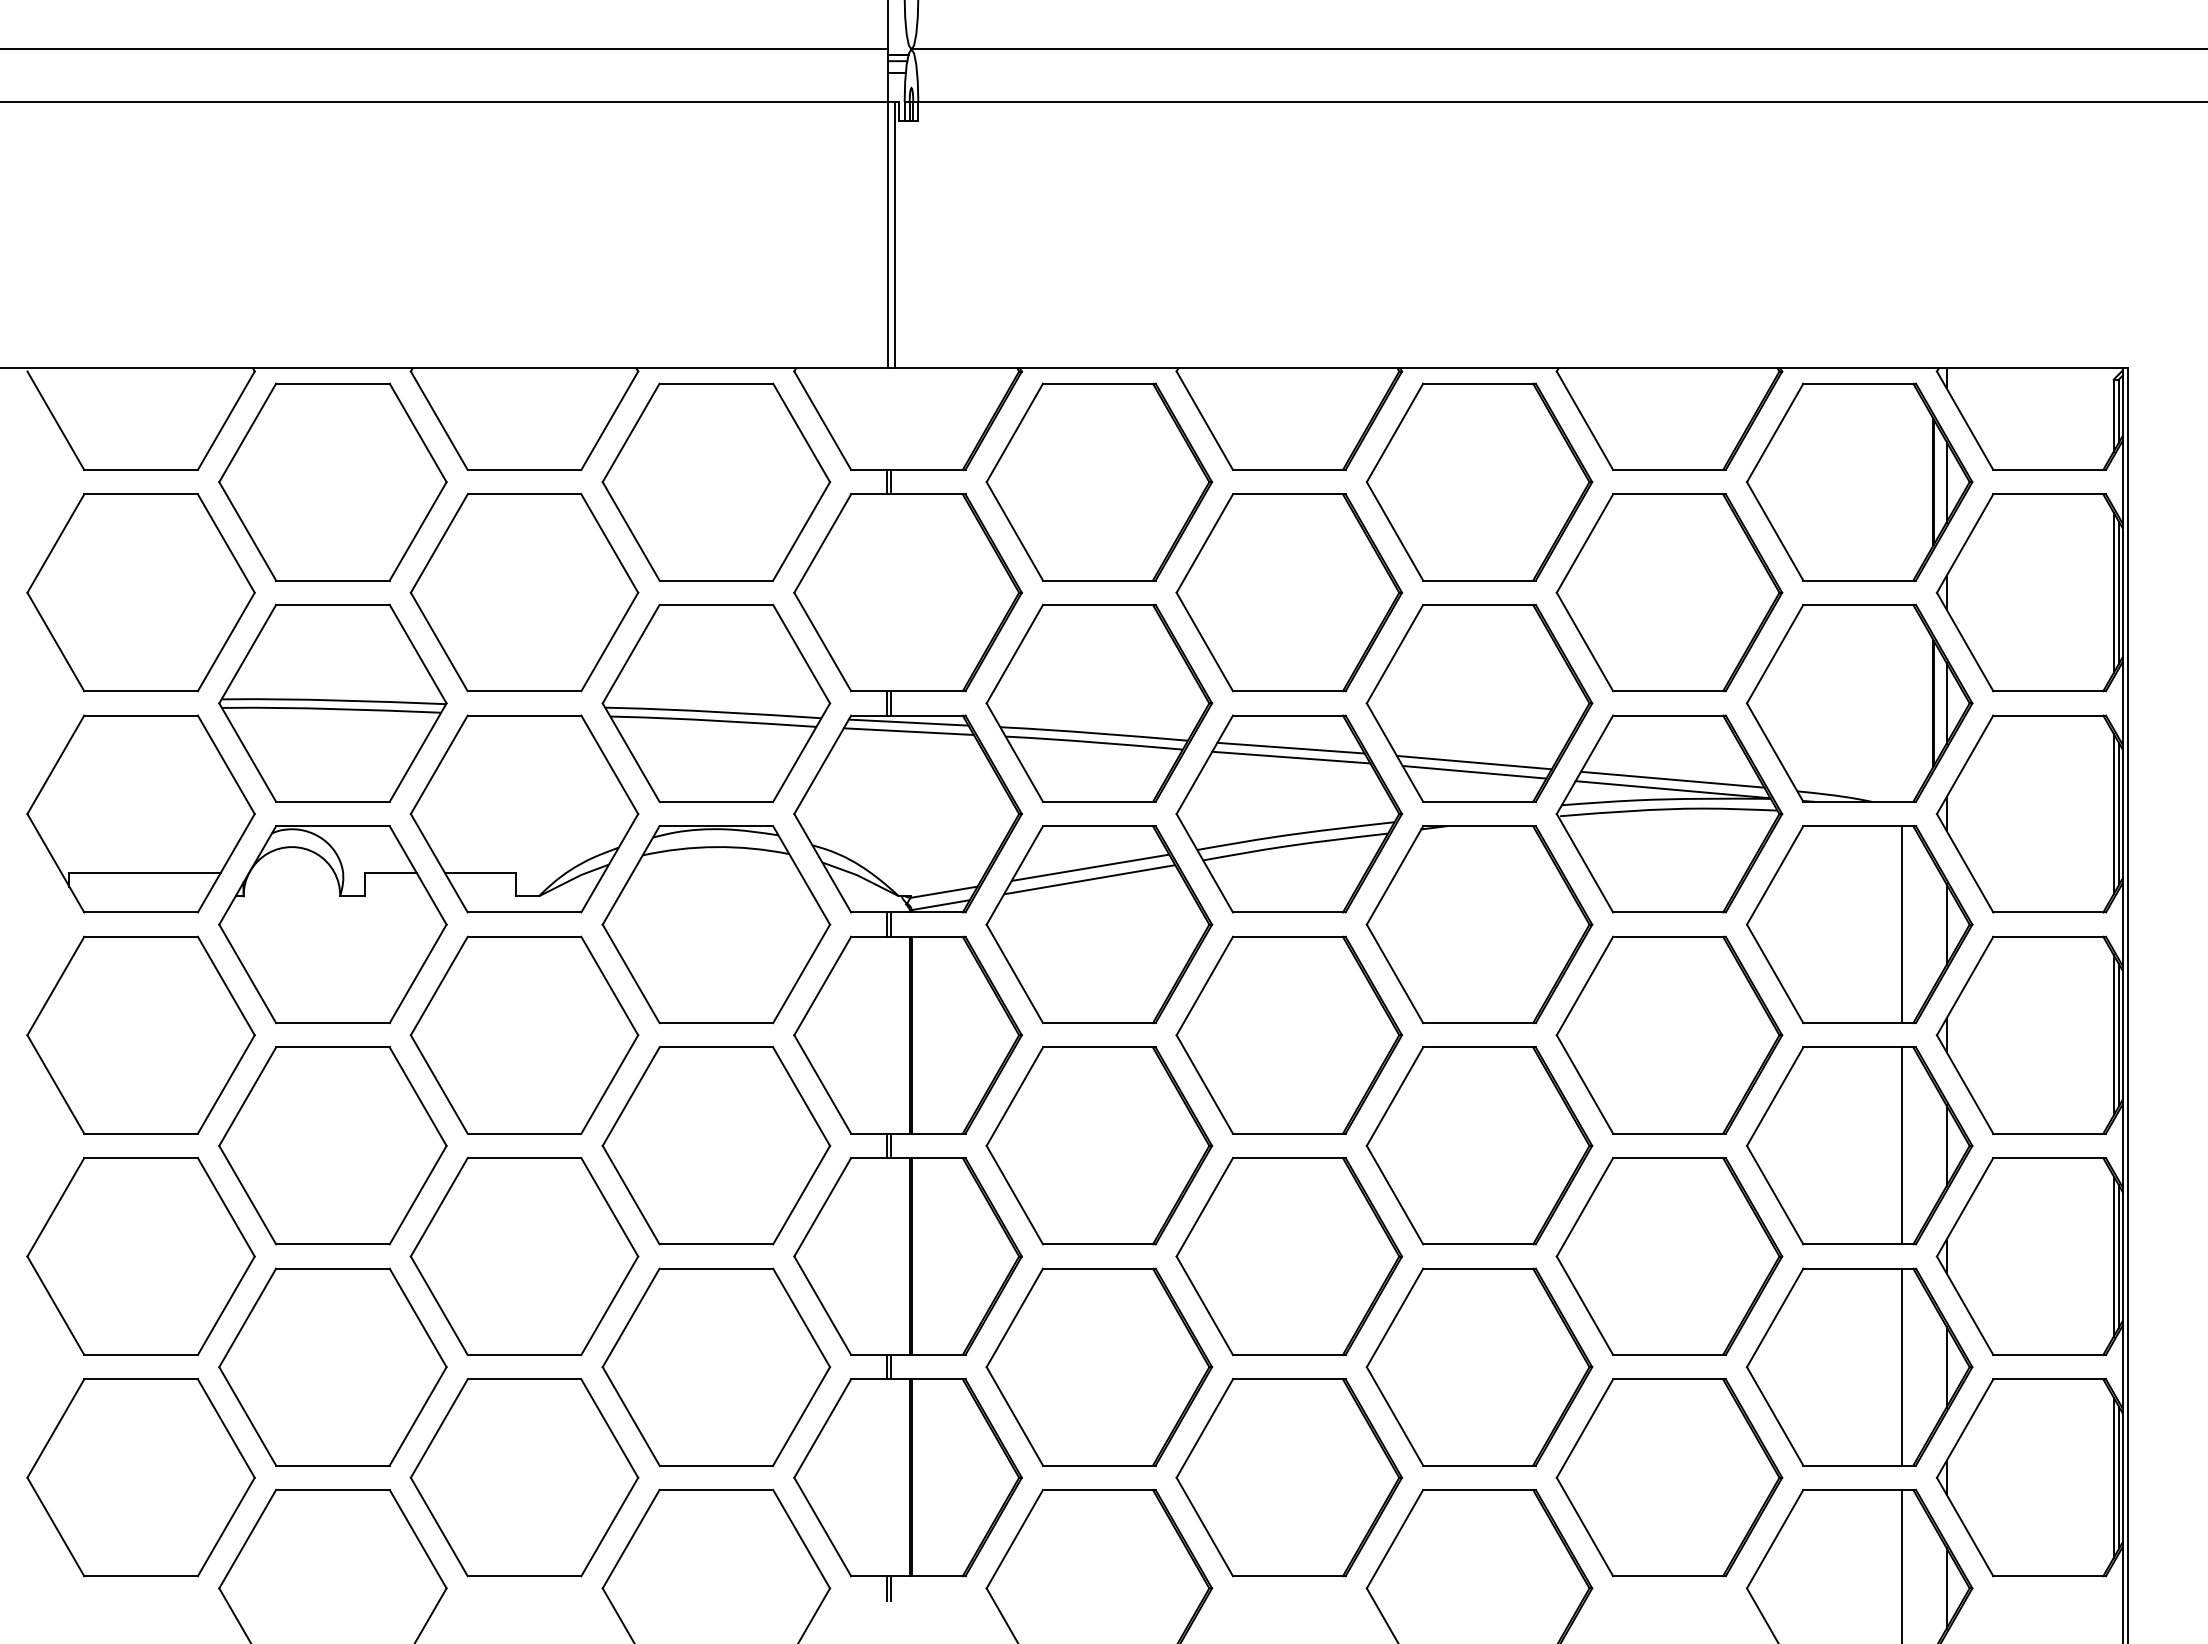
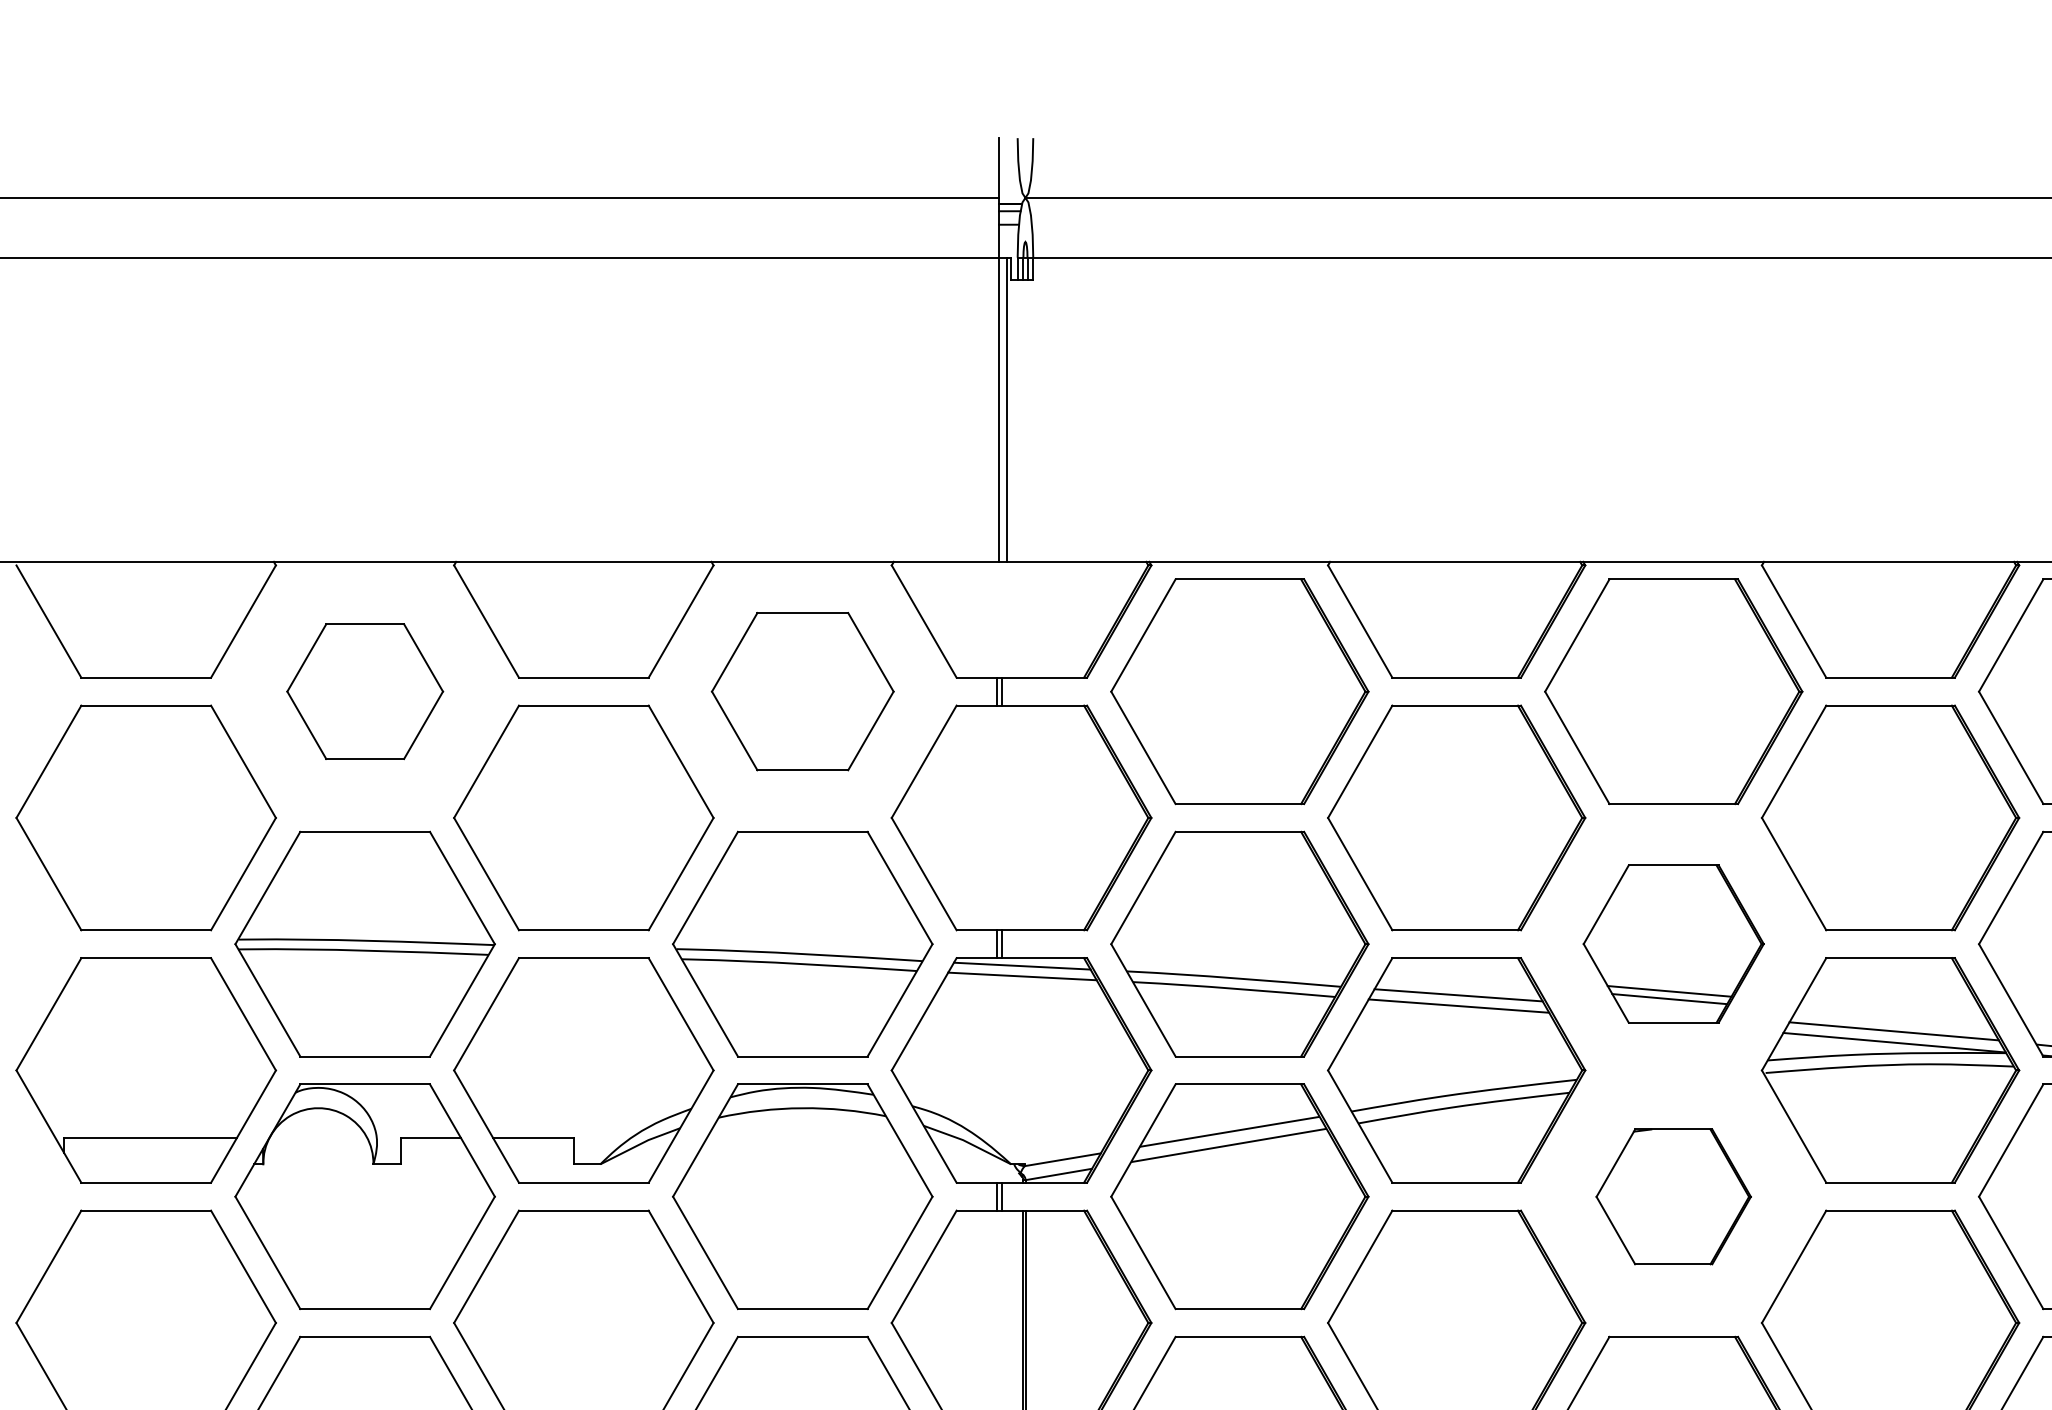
part: (332, 481) -> (364, 690), size x0.6
part: (716, 481) -> (802, 690), size x0.7
part: (1479, 702) -> (1673, 943), size x0.7
part: (1479, 924) -> (1673, 1196), size x0.6

